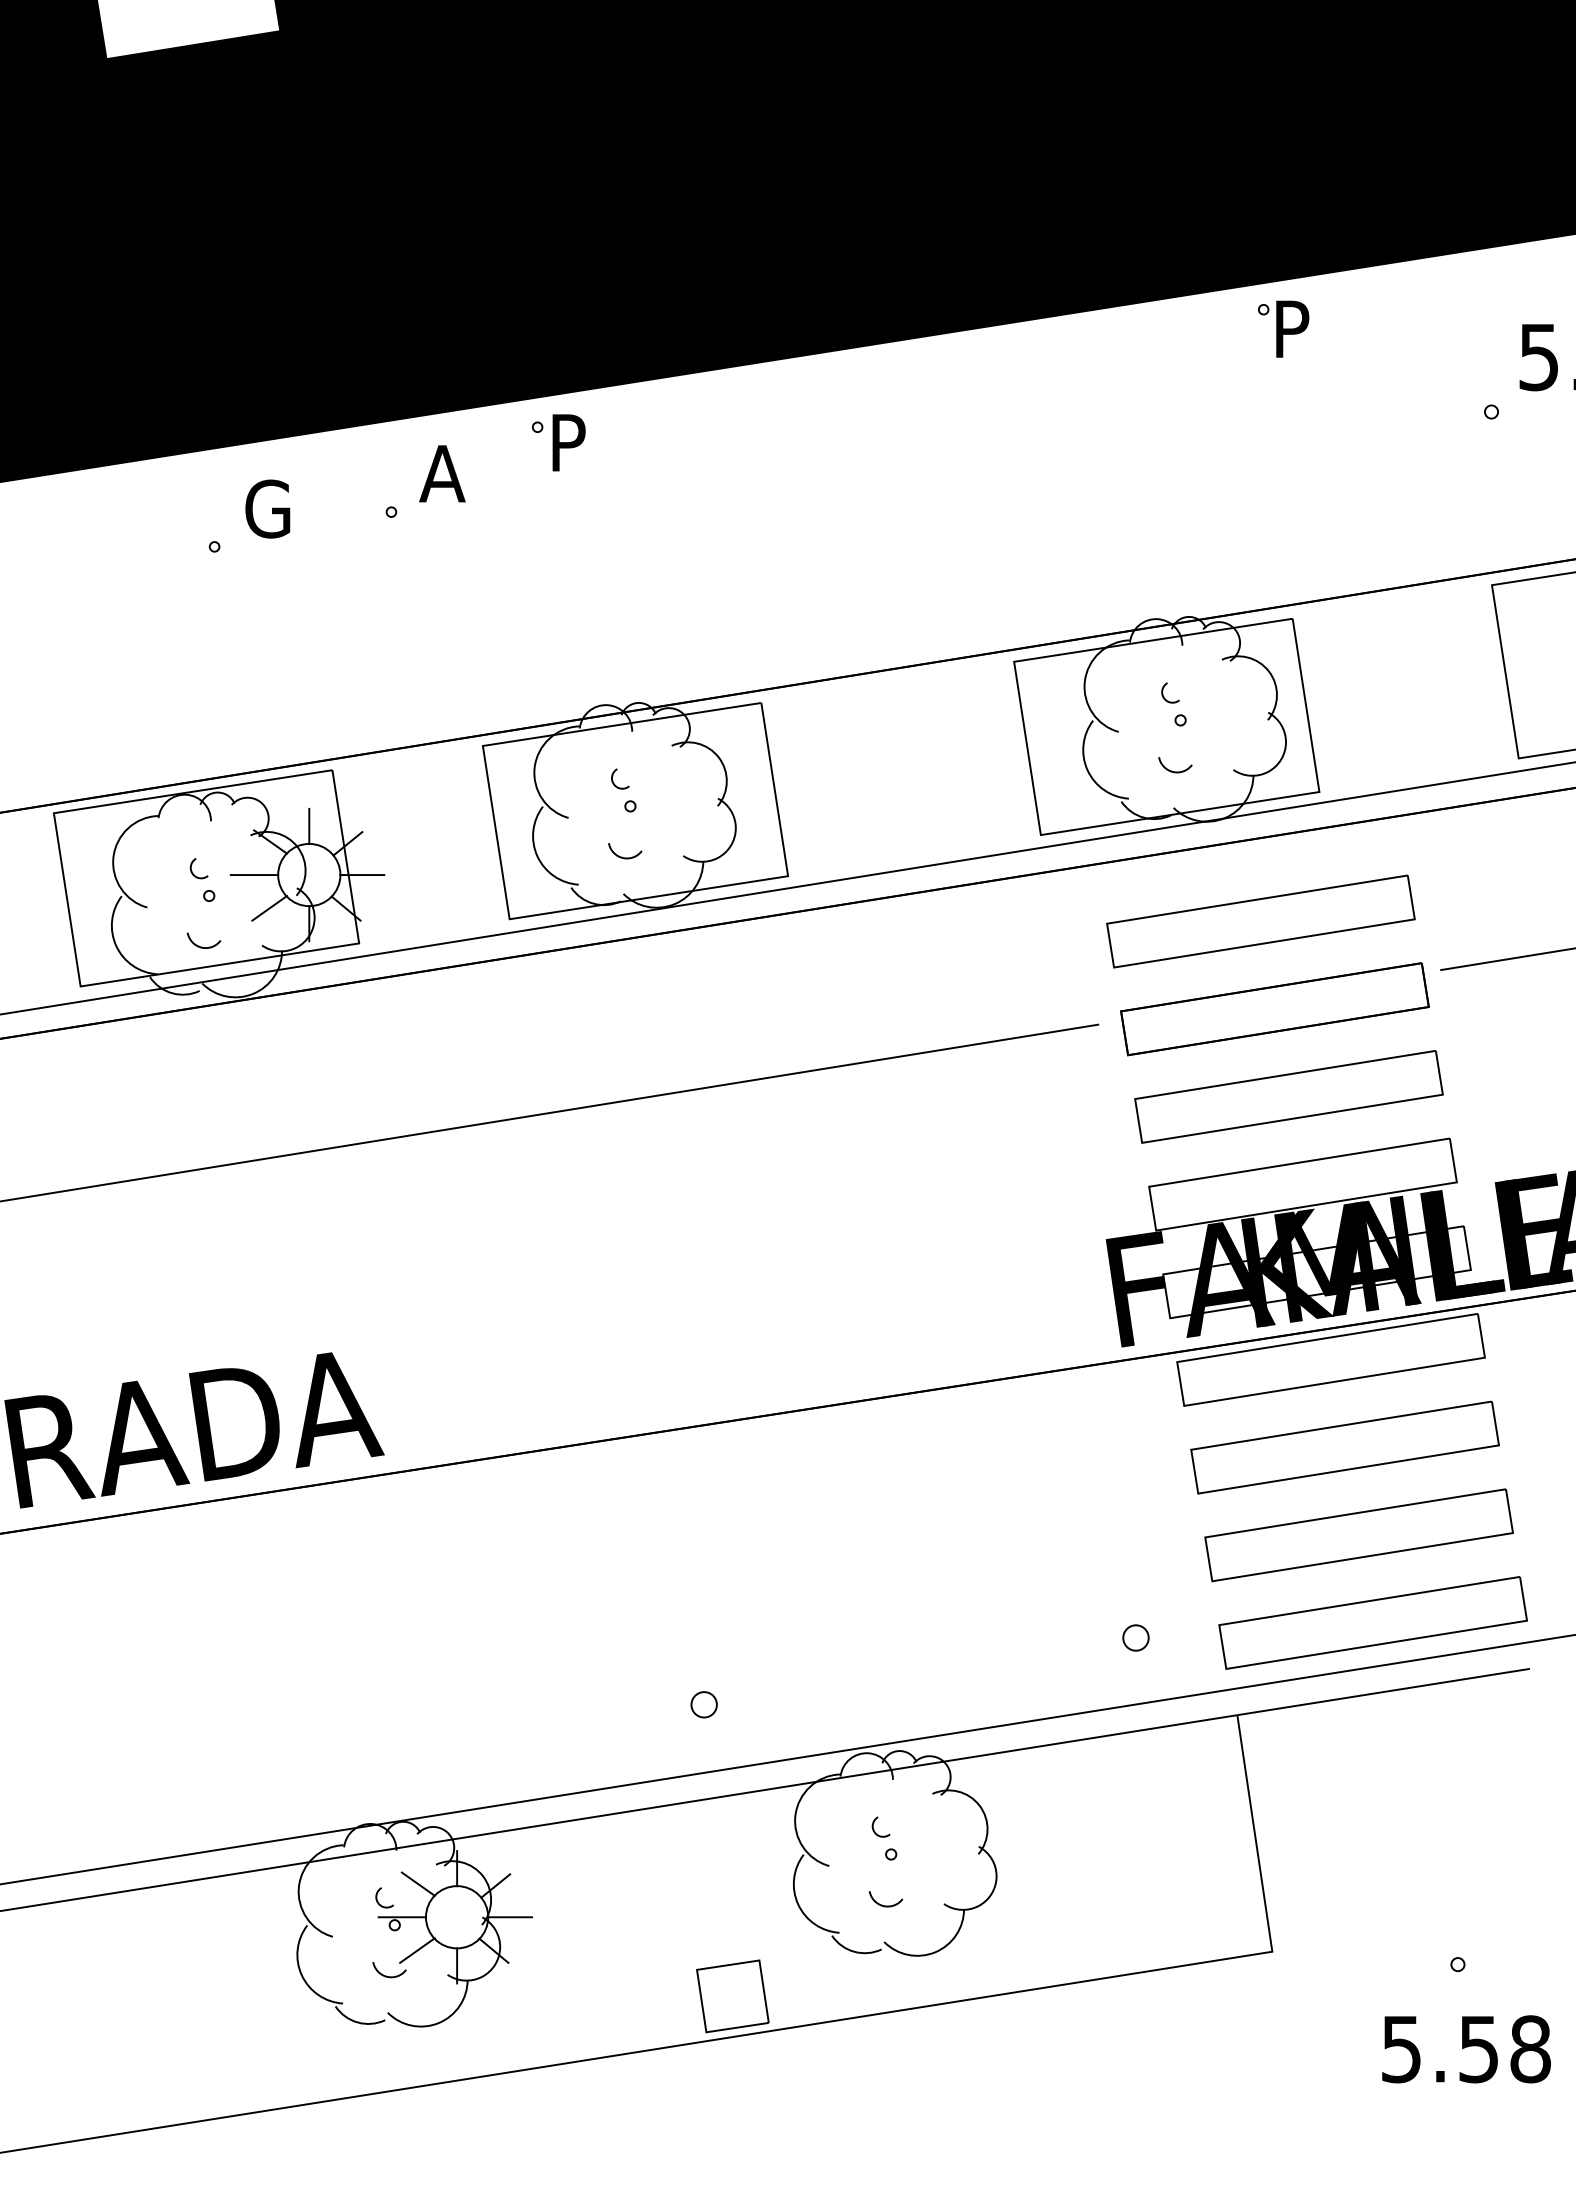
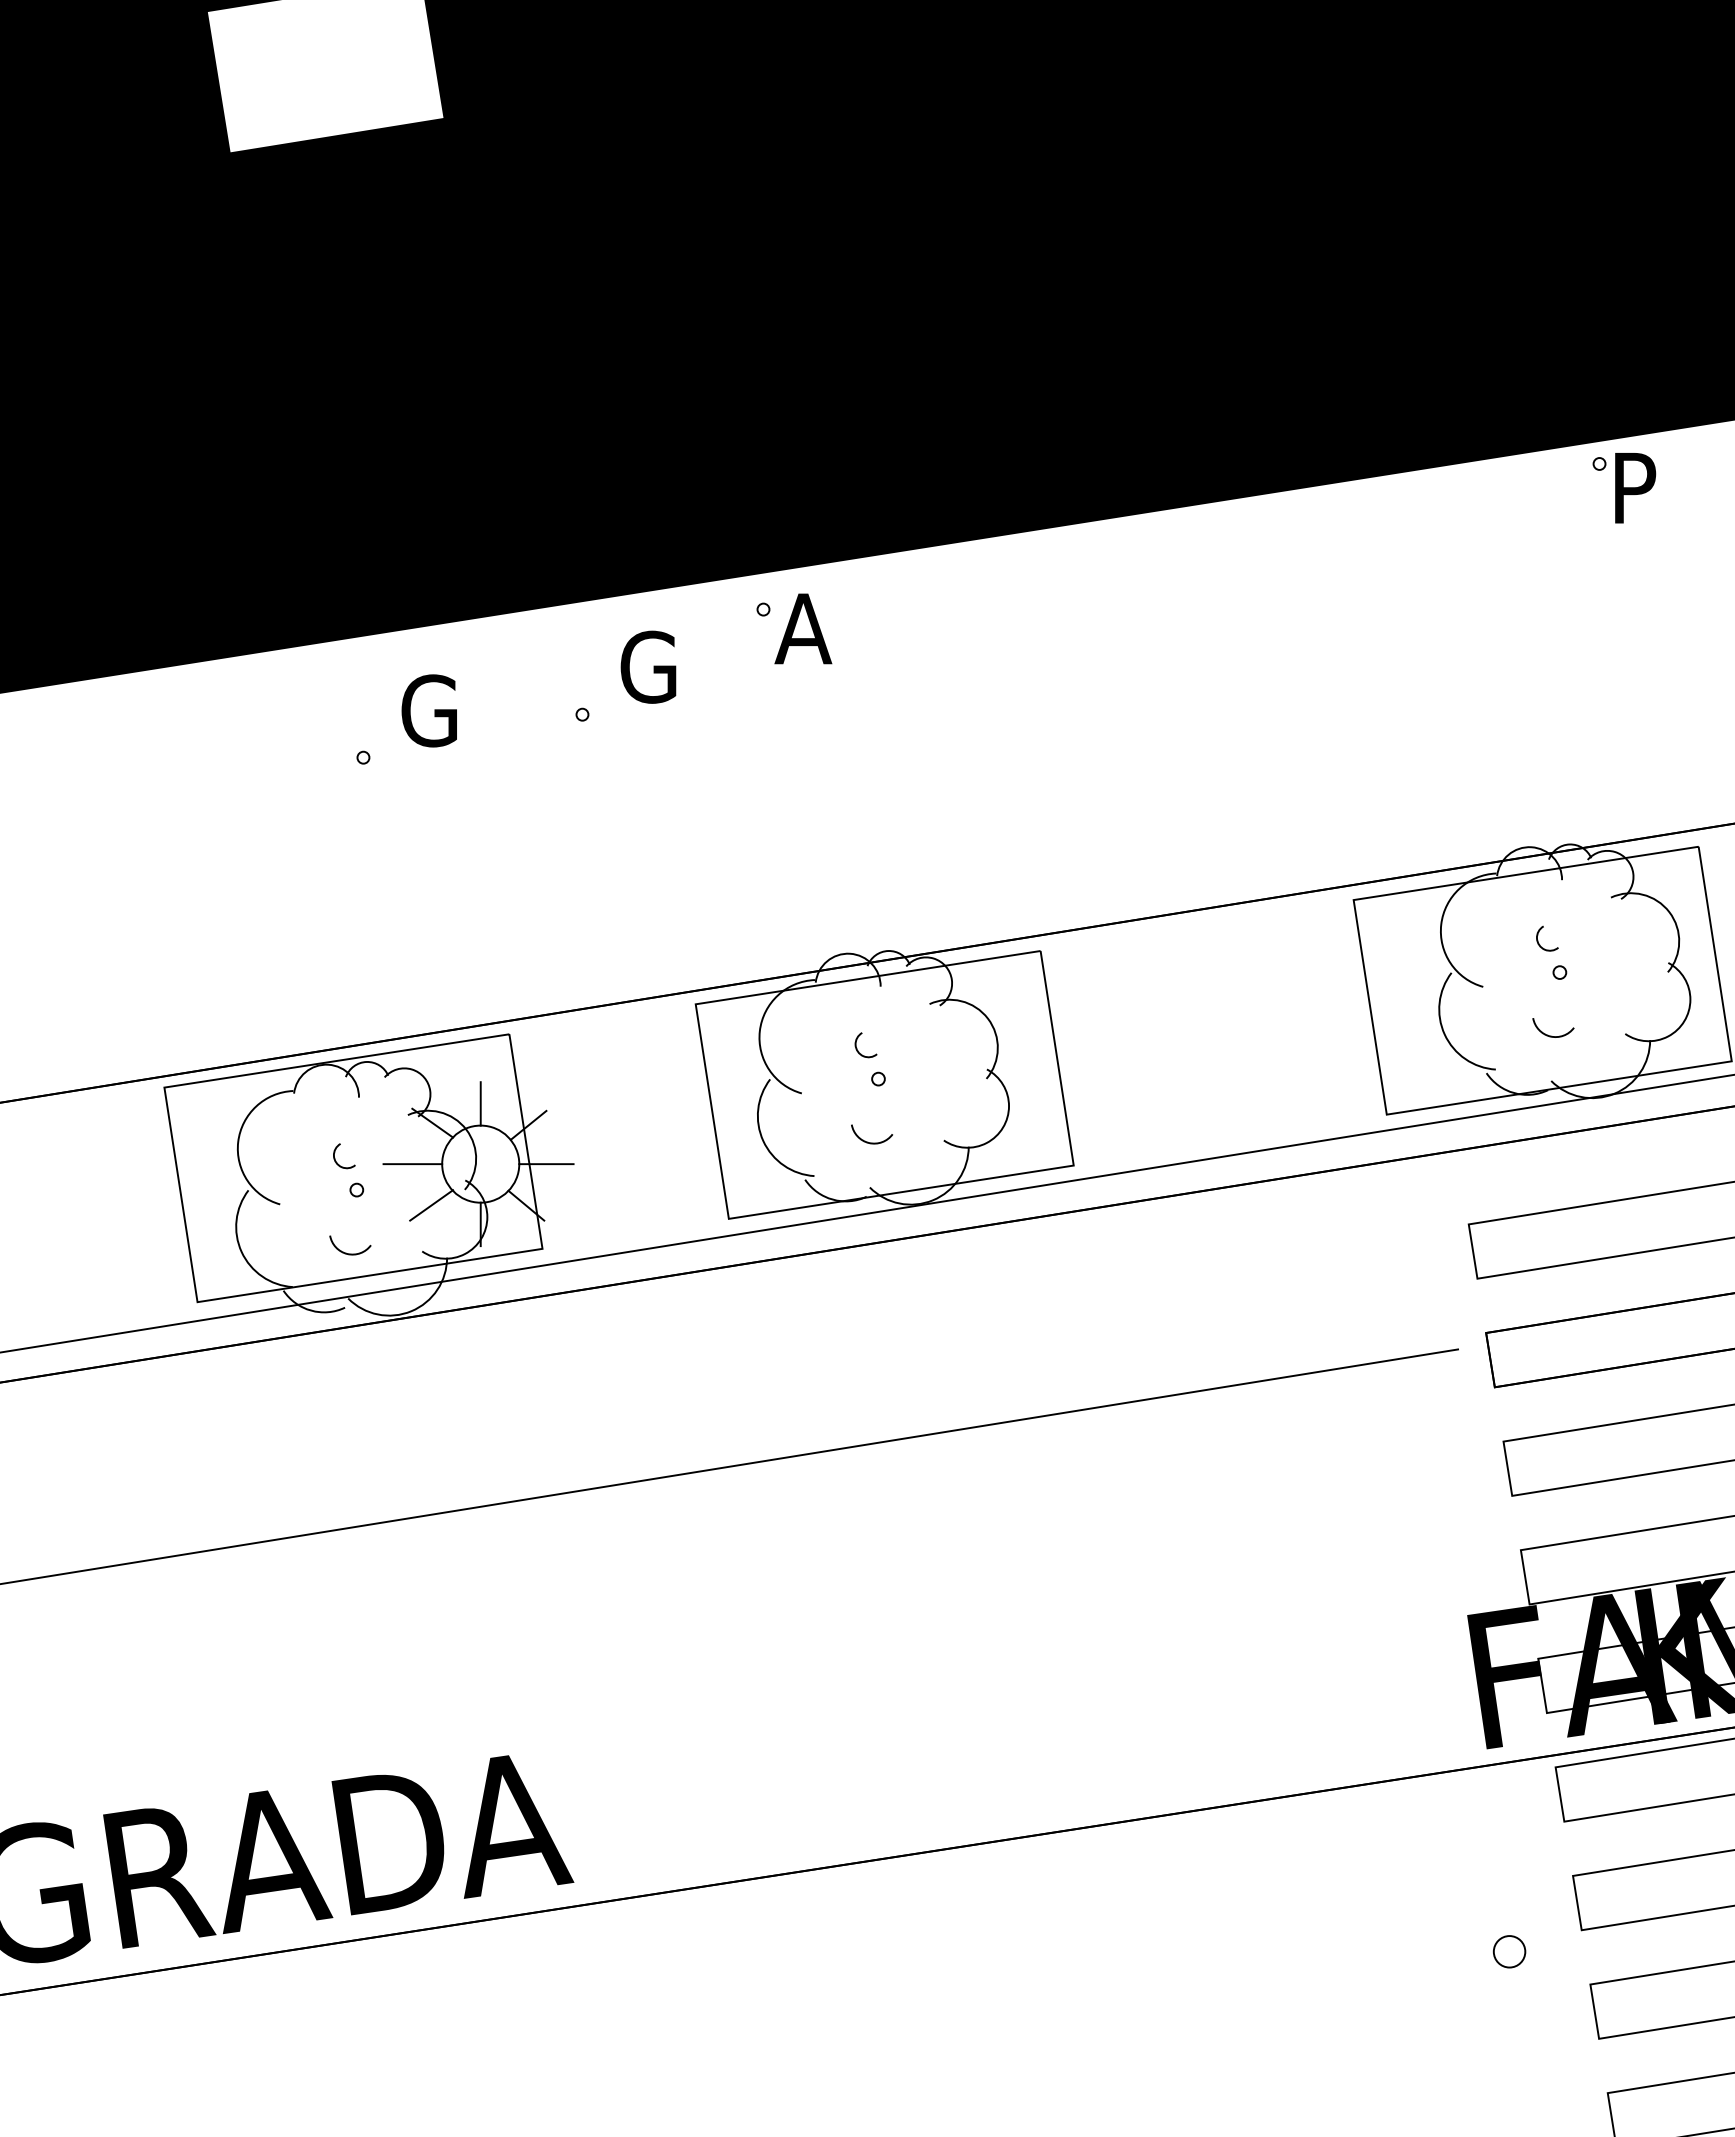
part: (1283, 328) -> (1624, 487), moved
text: (569, 442) -> (802, 628), P -> A
text: (443, 473) -> (646, 666), A -> G
part: (1135, 1637) -> (1508, 1951), moved

